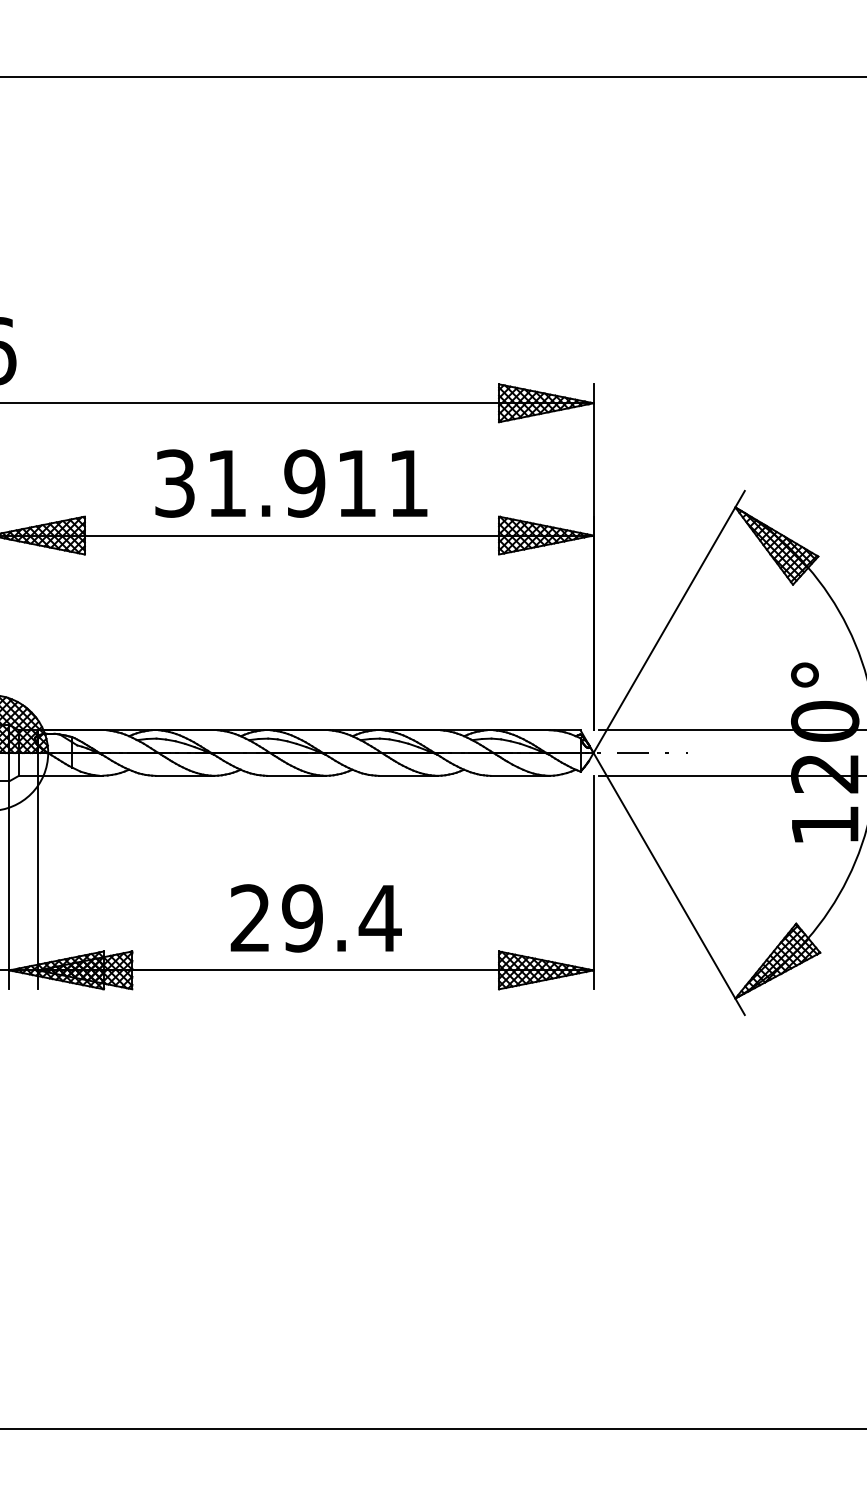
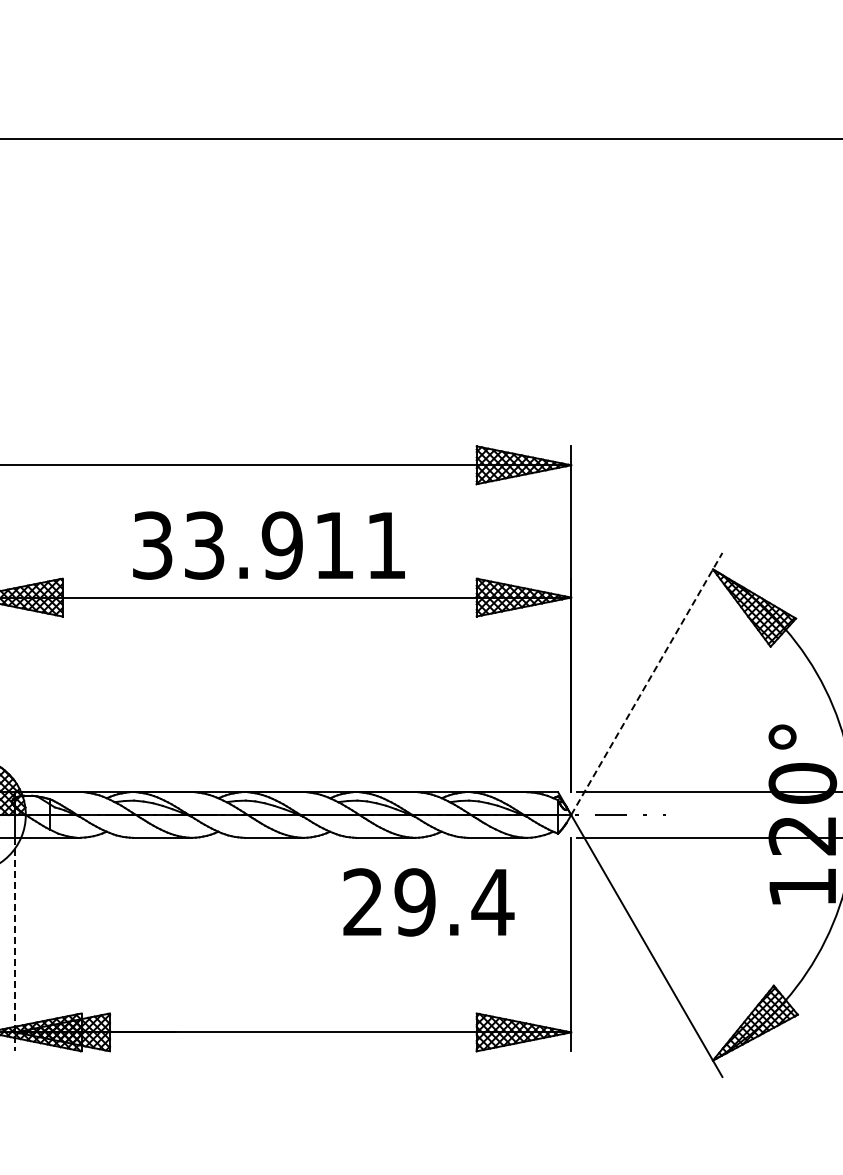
text: (226, 483) -> (204, 545), 31.911 -> 33.911
line: (669, 621) -> (647, 683), solid -> dashed
line: (37, 882) -> (15, 944), solid -> dashed
text: (315, 918) -> (428, 902), moved

